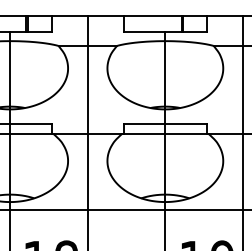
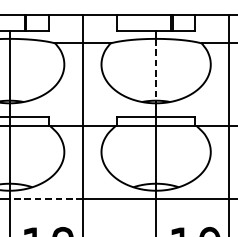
line: (165, 73) -> (156, 69), solid -> dashed
line: (48, 210) -> (45, 198), solid -> dashed

